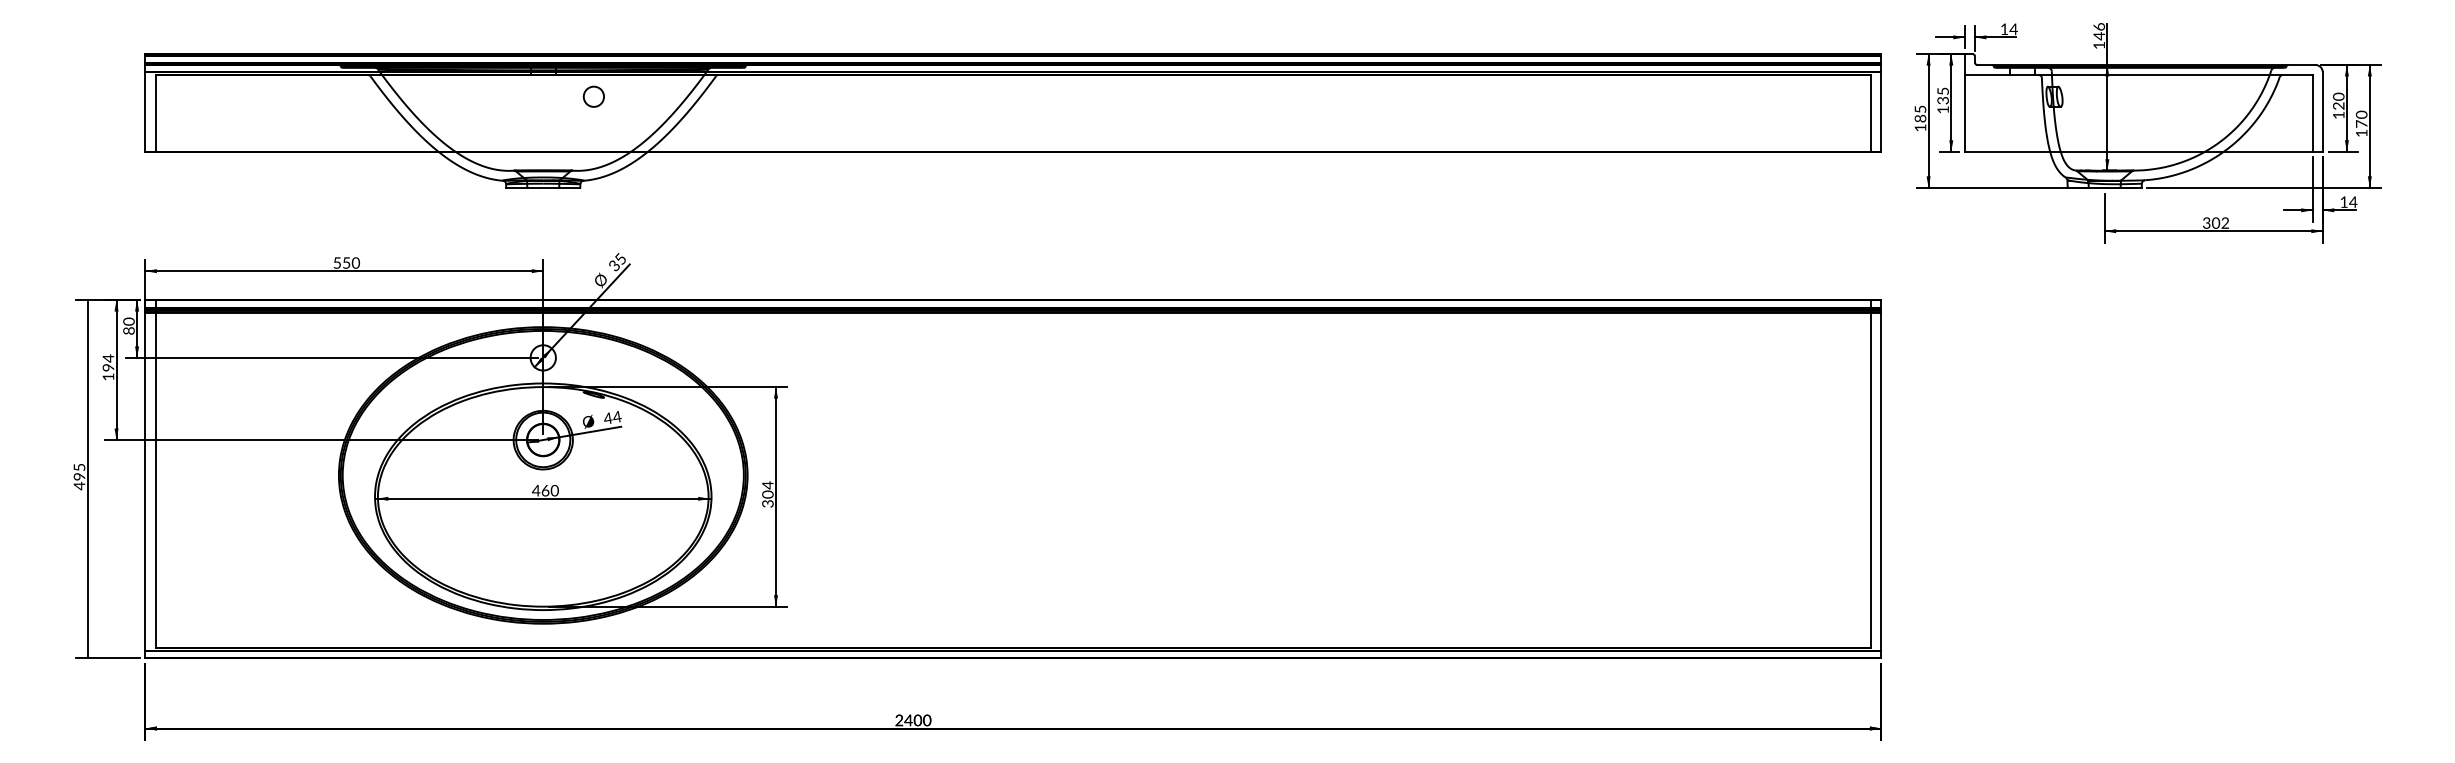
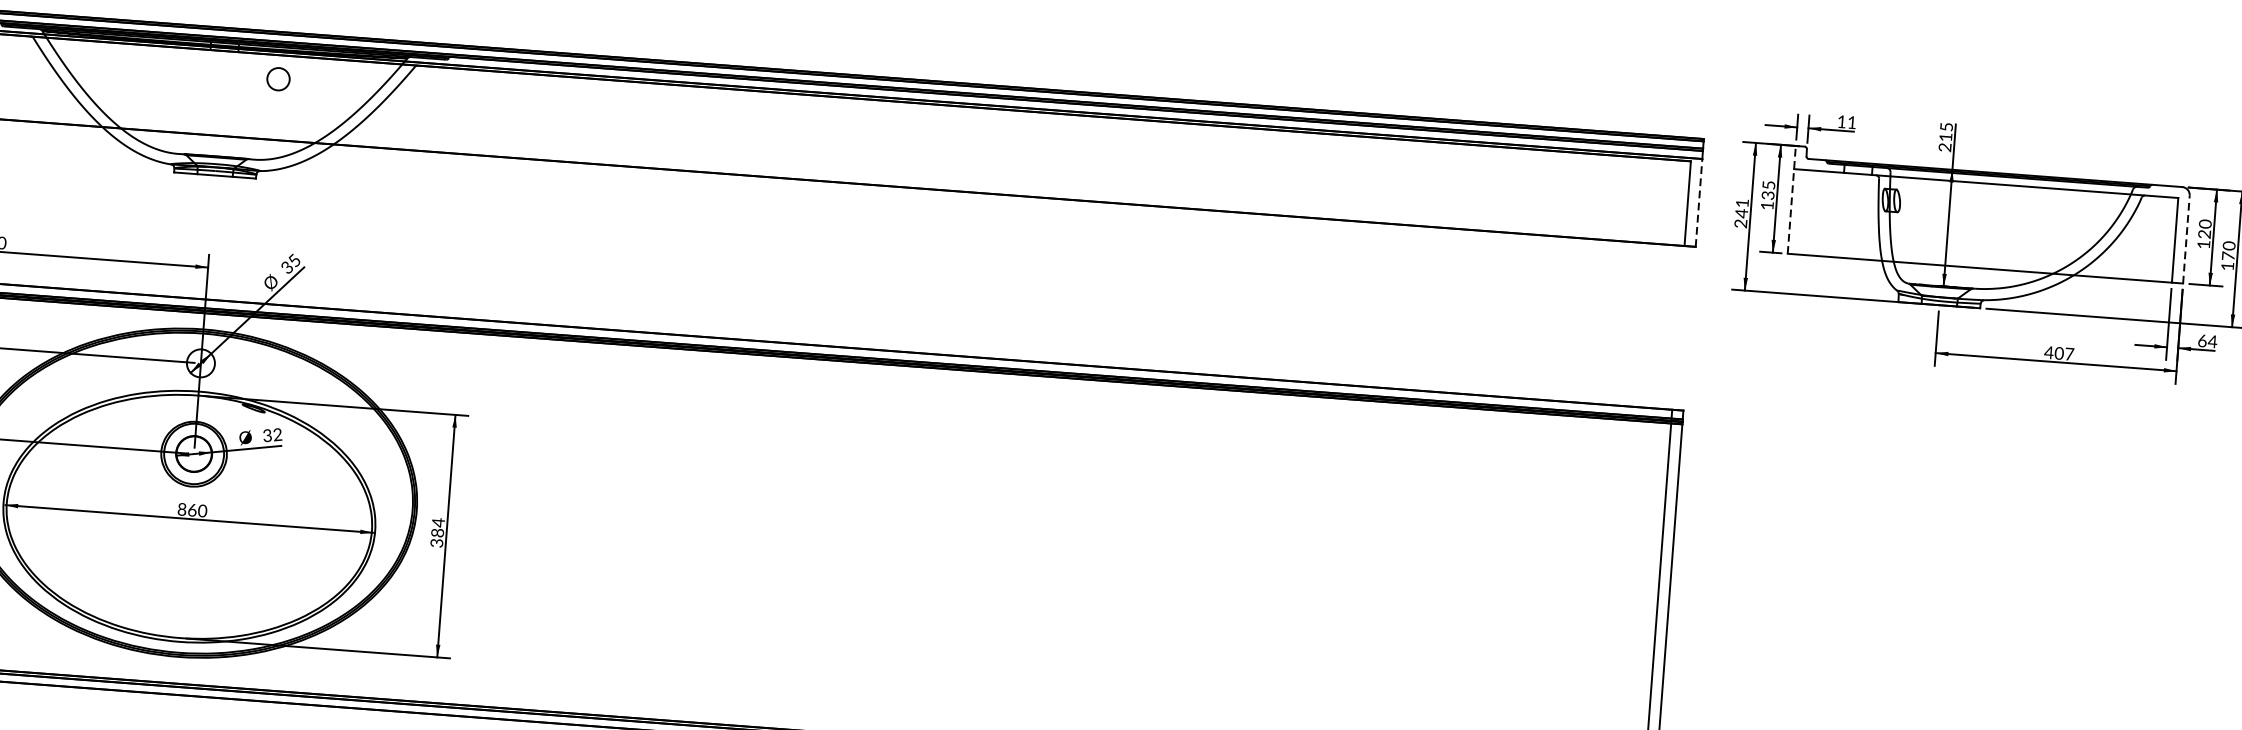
text: (2013, 28) -> (1851, 121), 14 -> 11
text: (2098, 36) -> (1945, 137), 146 -> 215
line: (1964, 102) -> (1791, 199), solid -> dashed
line: (1881, 112) -> (1699, 203), solid -> dashed
line: (2322, 112) -> (2186, 240), solid -> dashed
text: (1920, 118) -> (1741, 213), 185 -> 241
text: (2343, 201) -> (2201, 340), 14 -> 64
text: (2215, 222) -> (2058, 352), 302 -> 407
text: (612, 417) -> (272, 434), 44 -> 32
text: (535, 490) -> (181, 509), 460 -> 860
text: (768, 494) -> (438, 532), 304 -> 384

